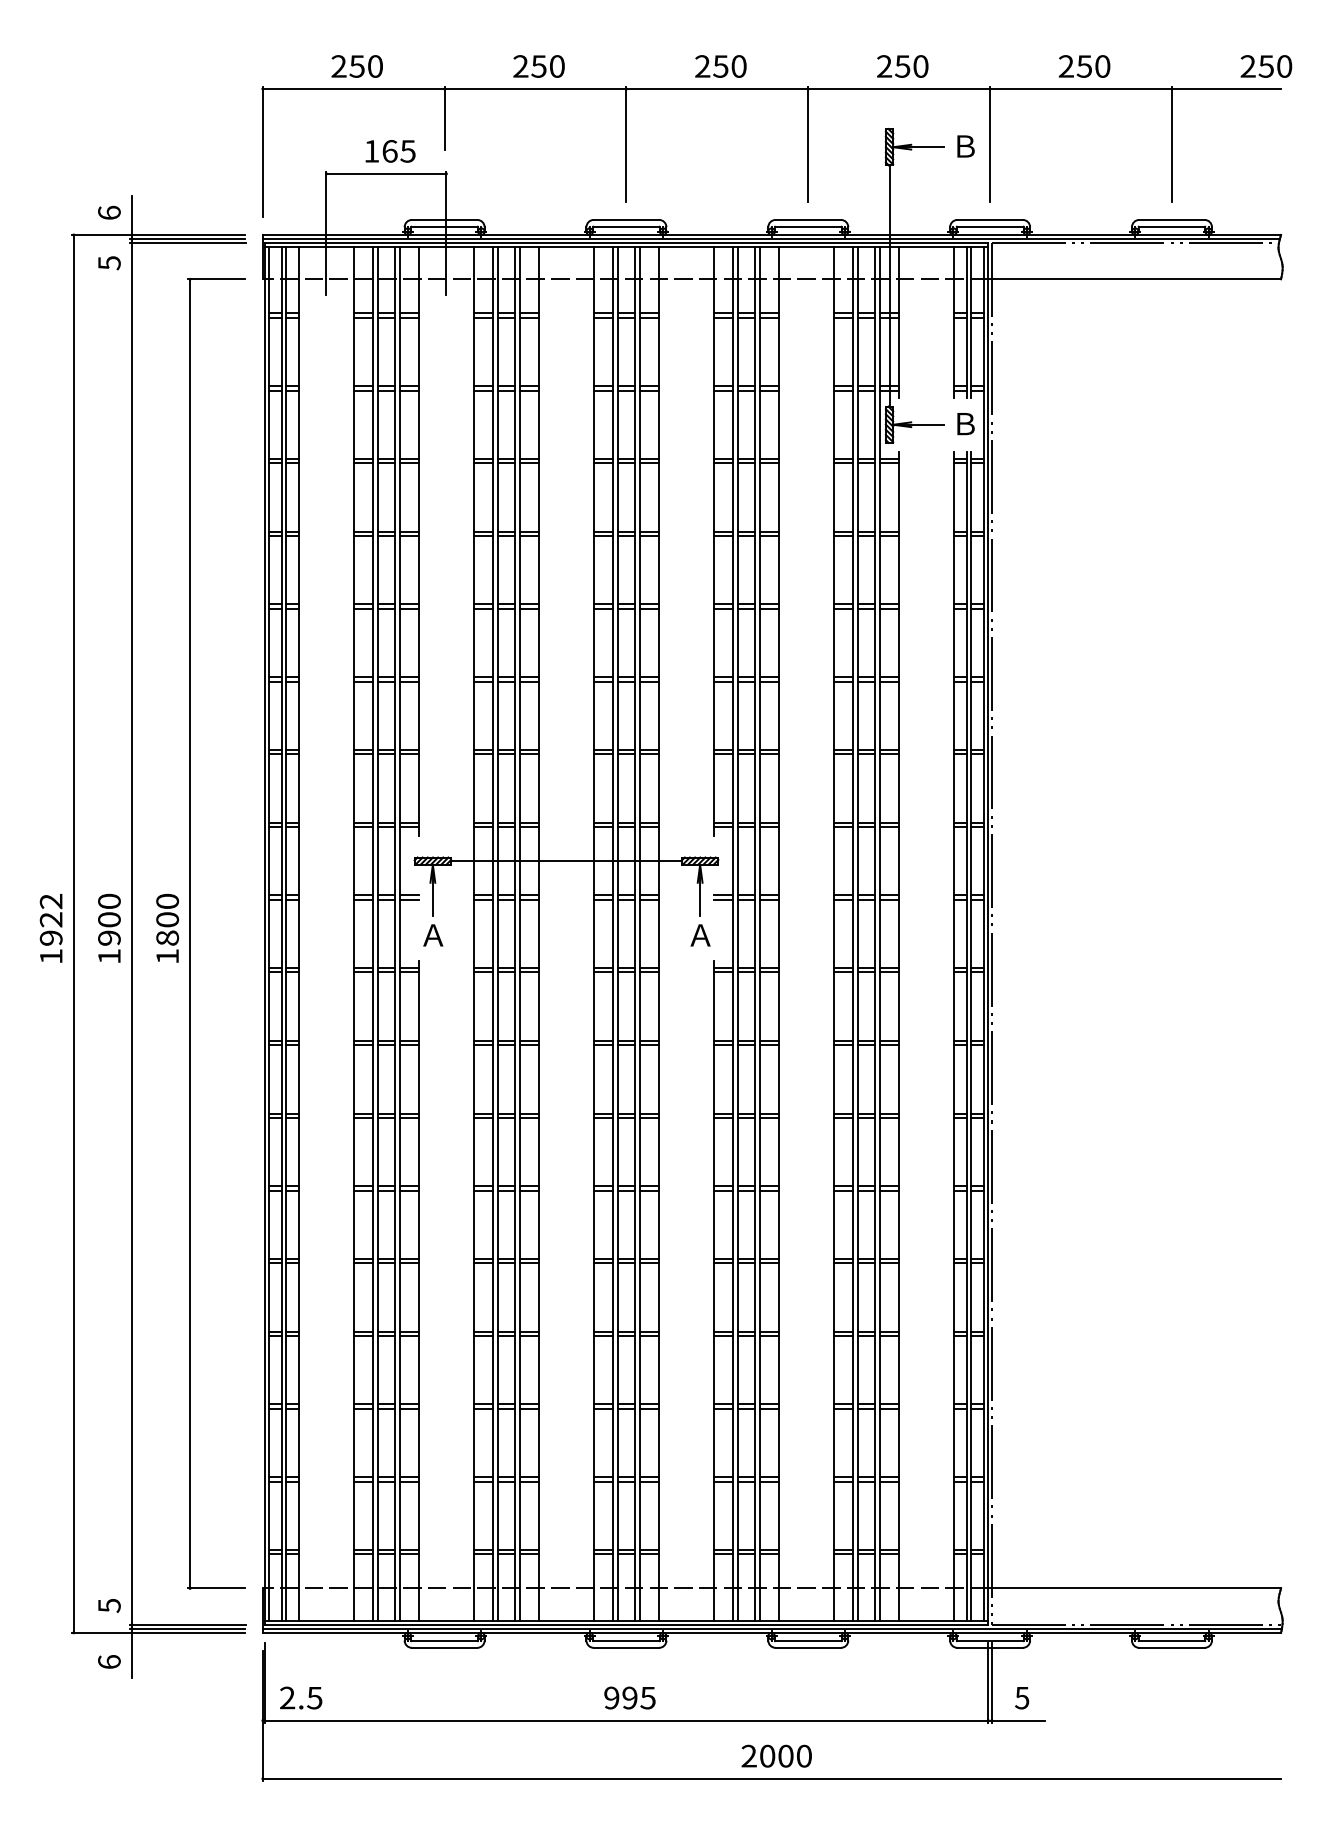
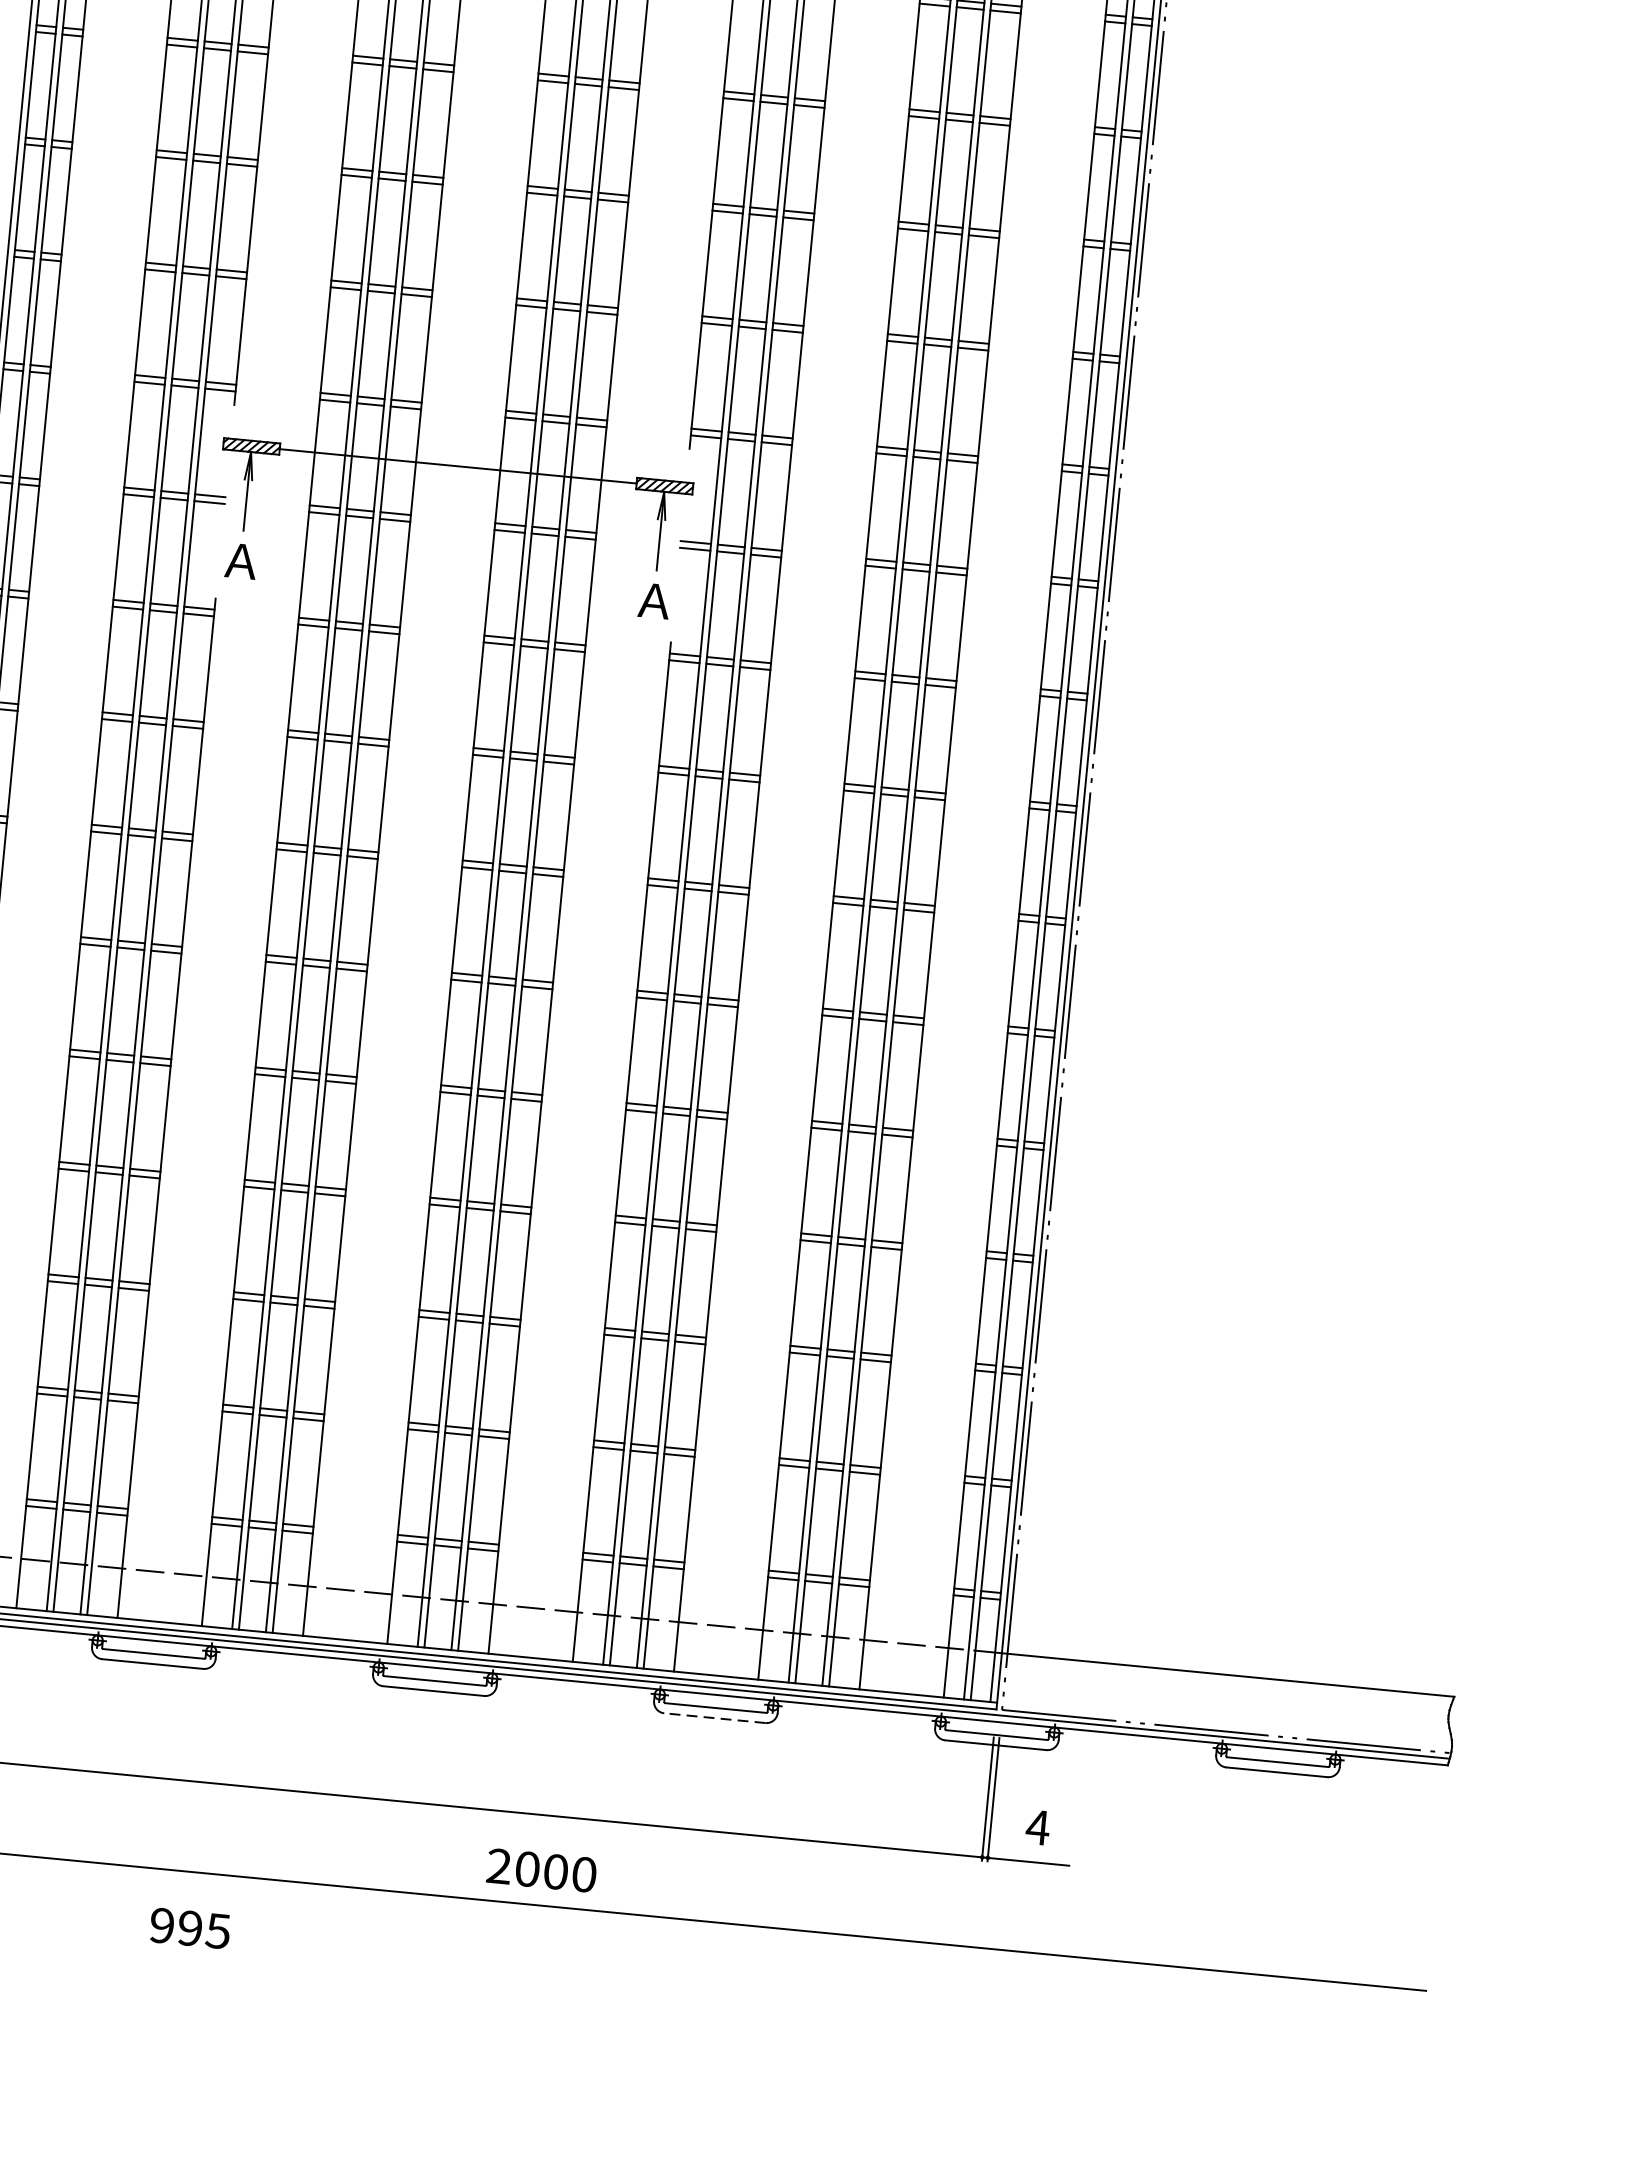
line: (808, 1647) -> (715, 1717), solid -> dashed
text: (629, 1697) -> (189, 1927), moved
text: (1021, 1698) -> (1036, 1828), 5 -> 4
text: (776, 1755) -> (541, 1869), moved

